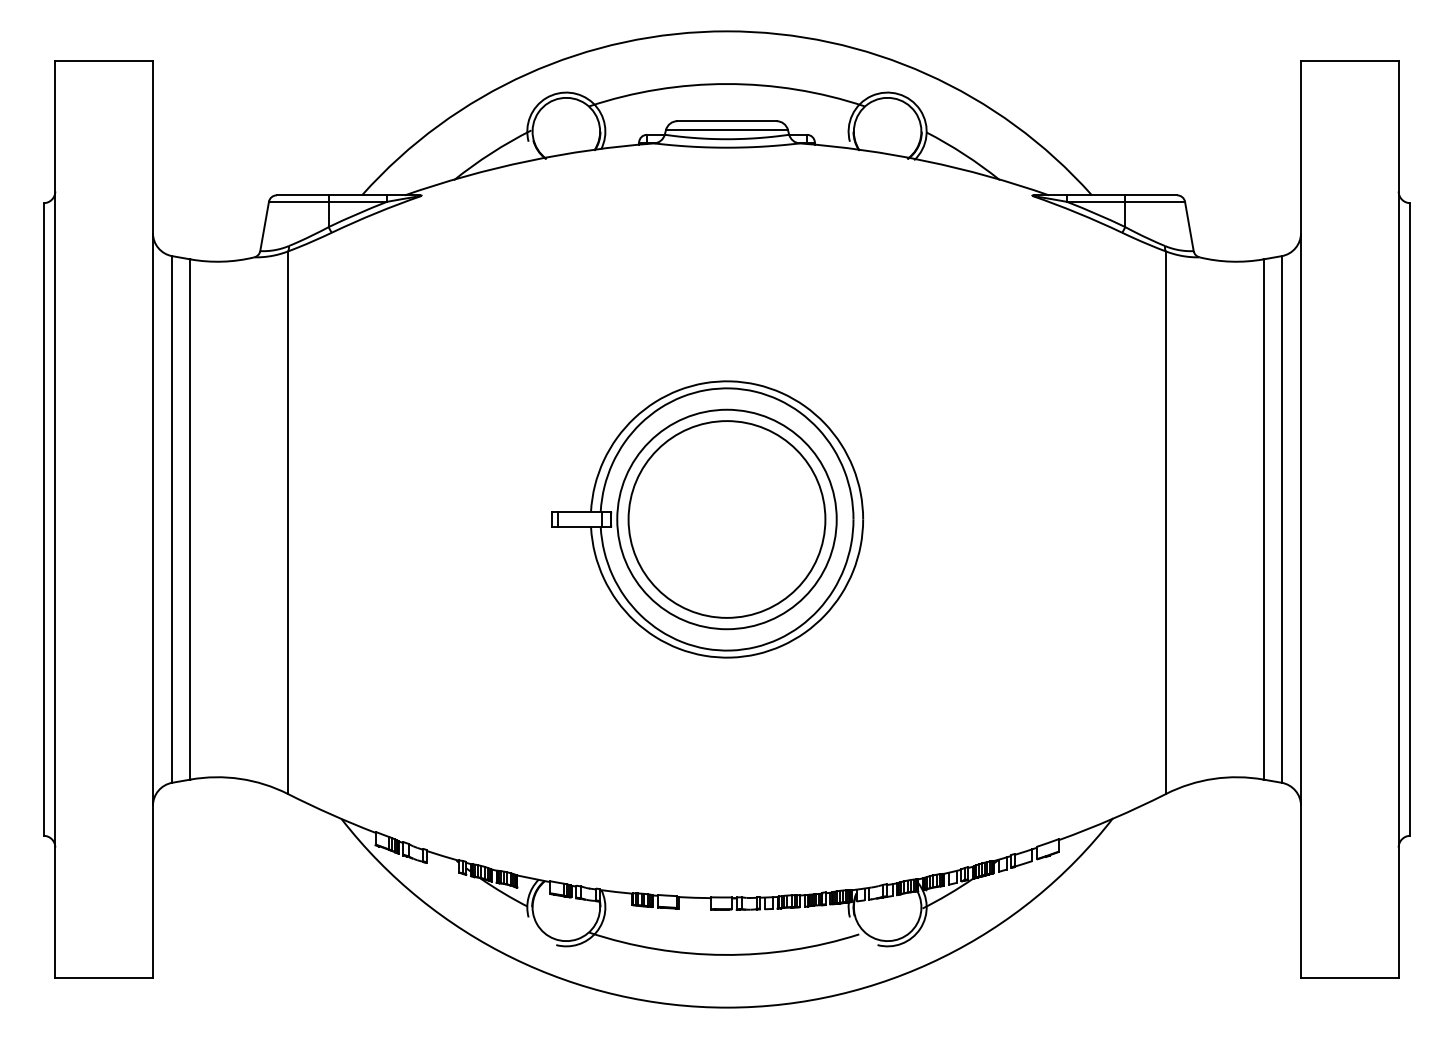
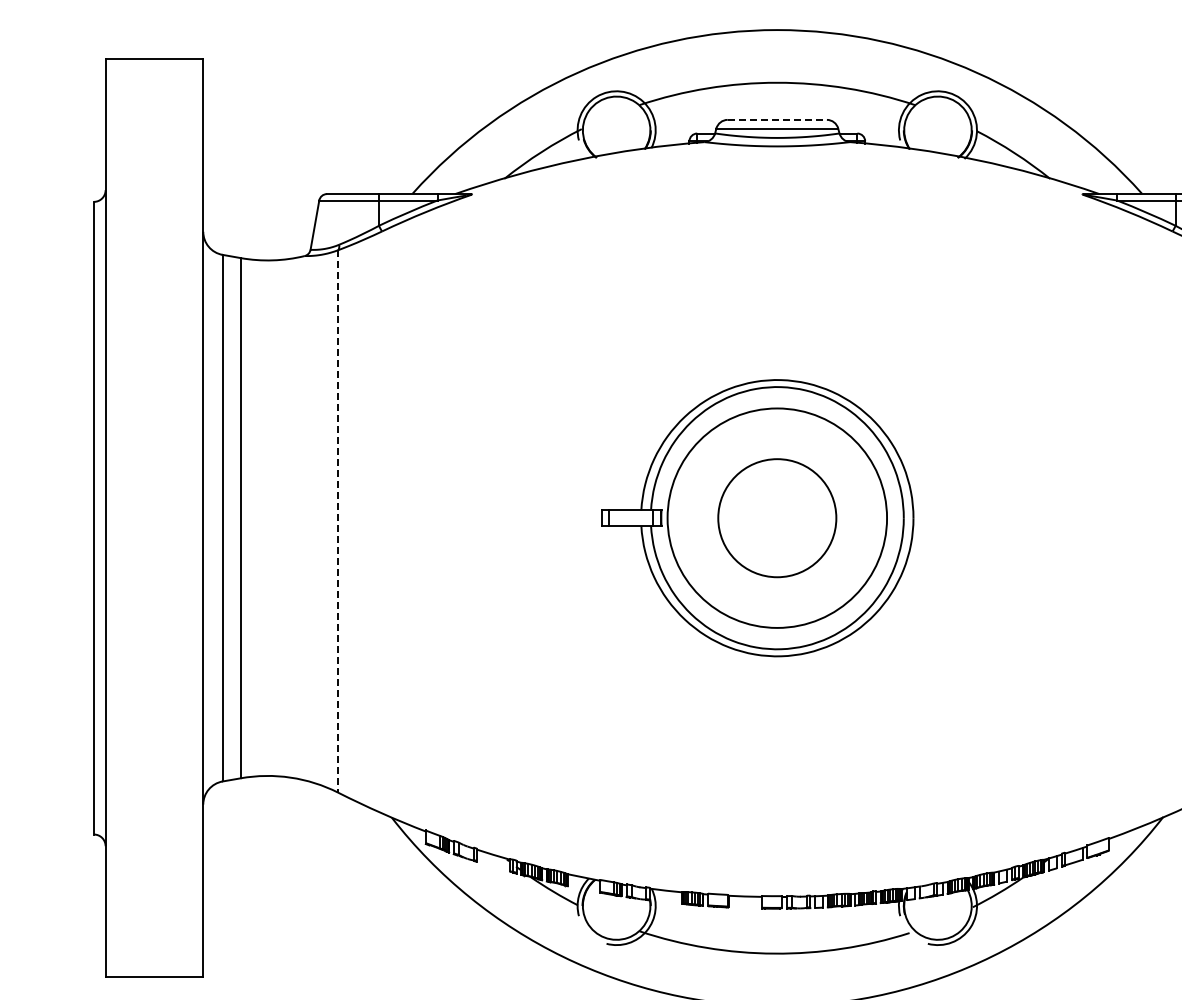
line: (727, 121) -> (777, 120), solid -> dashed
circle: (726, 519) -> (776, 518), size x0.6
line: (287, 523) -> (337, 522), solid -> dashed

